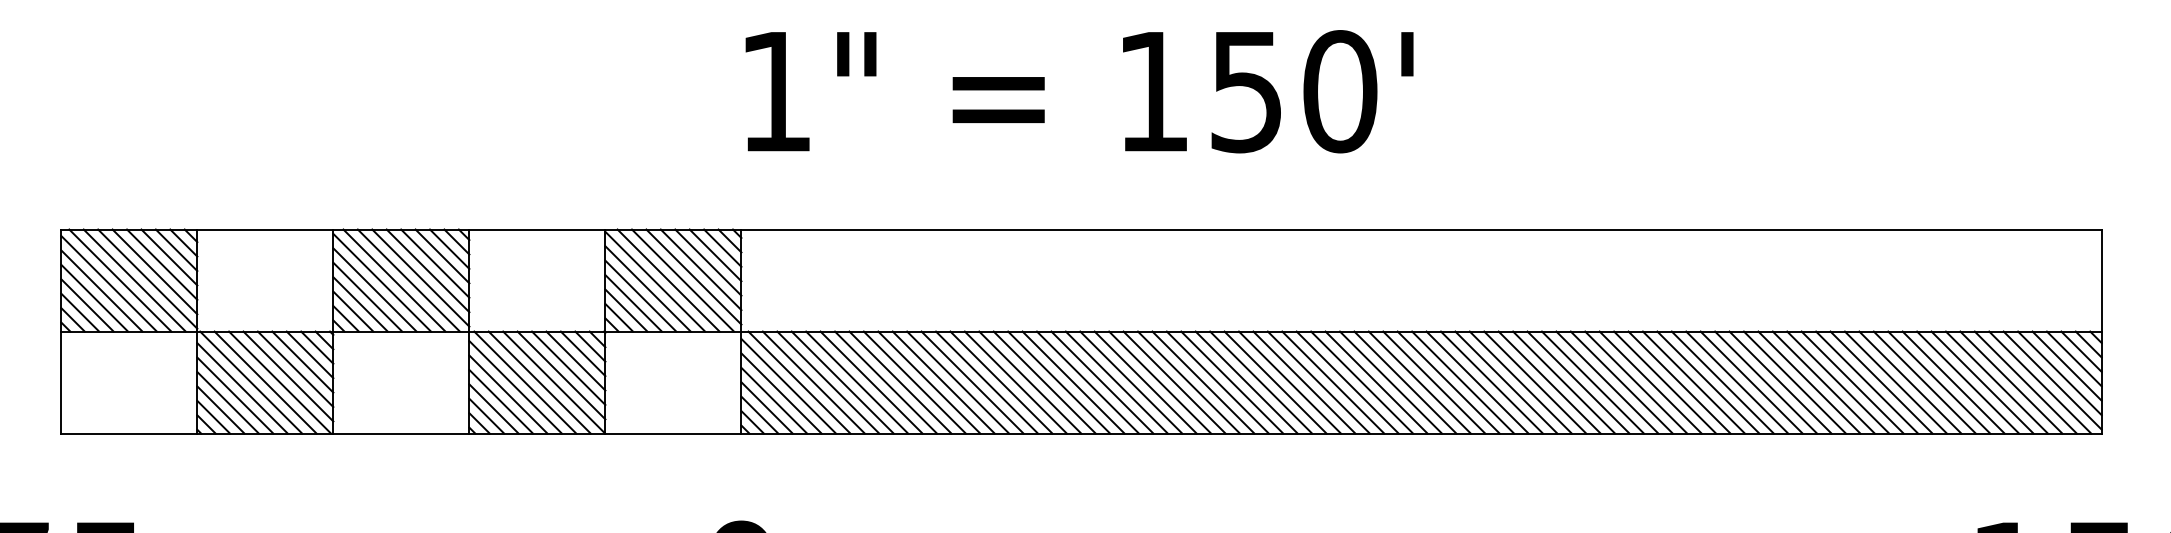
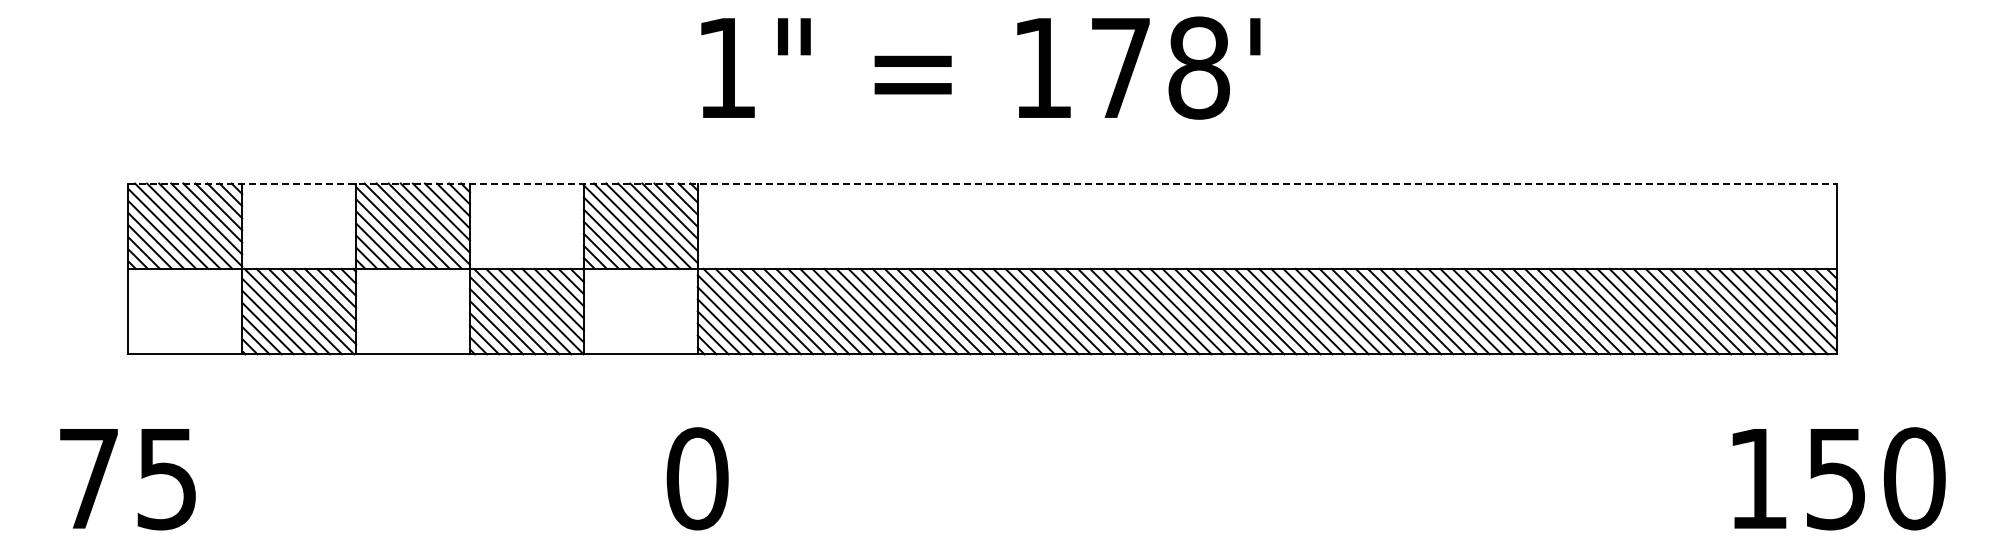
text: (1294, 90) -> (1160, 67), 150' -> 178'
line: (1081, 229) -> (982, 183), solid -> dashed

